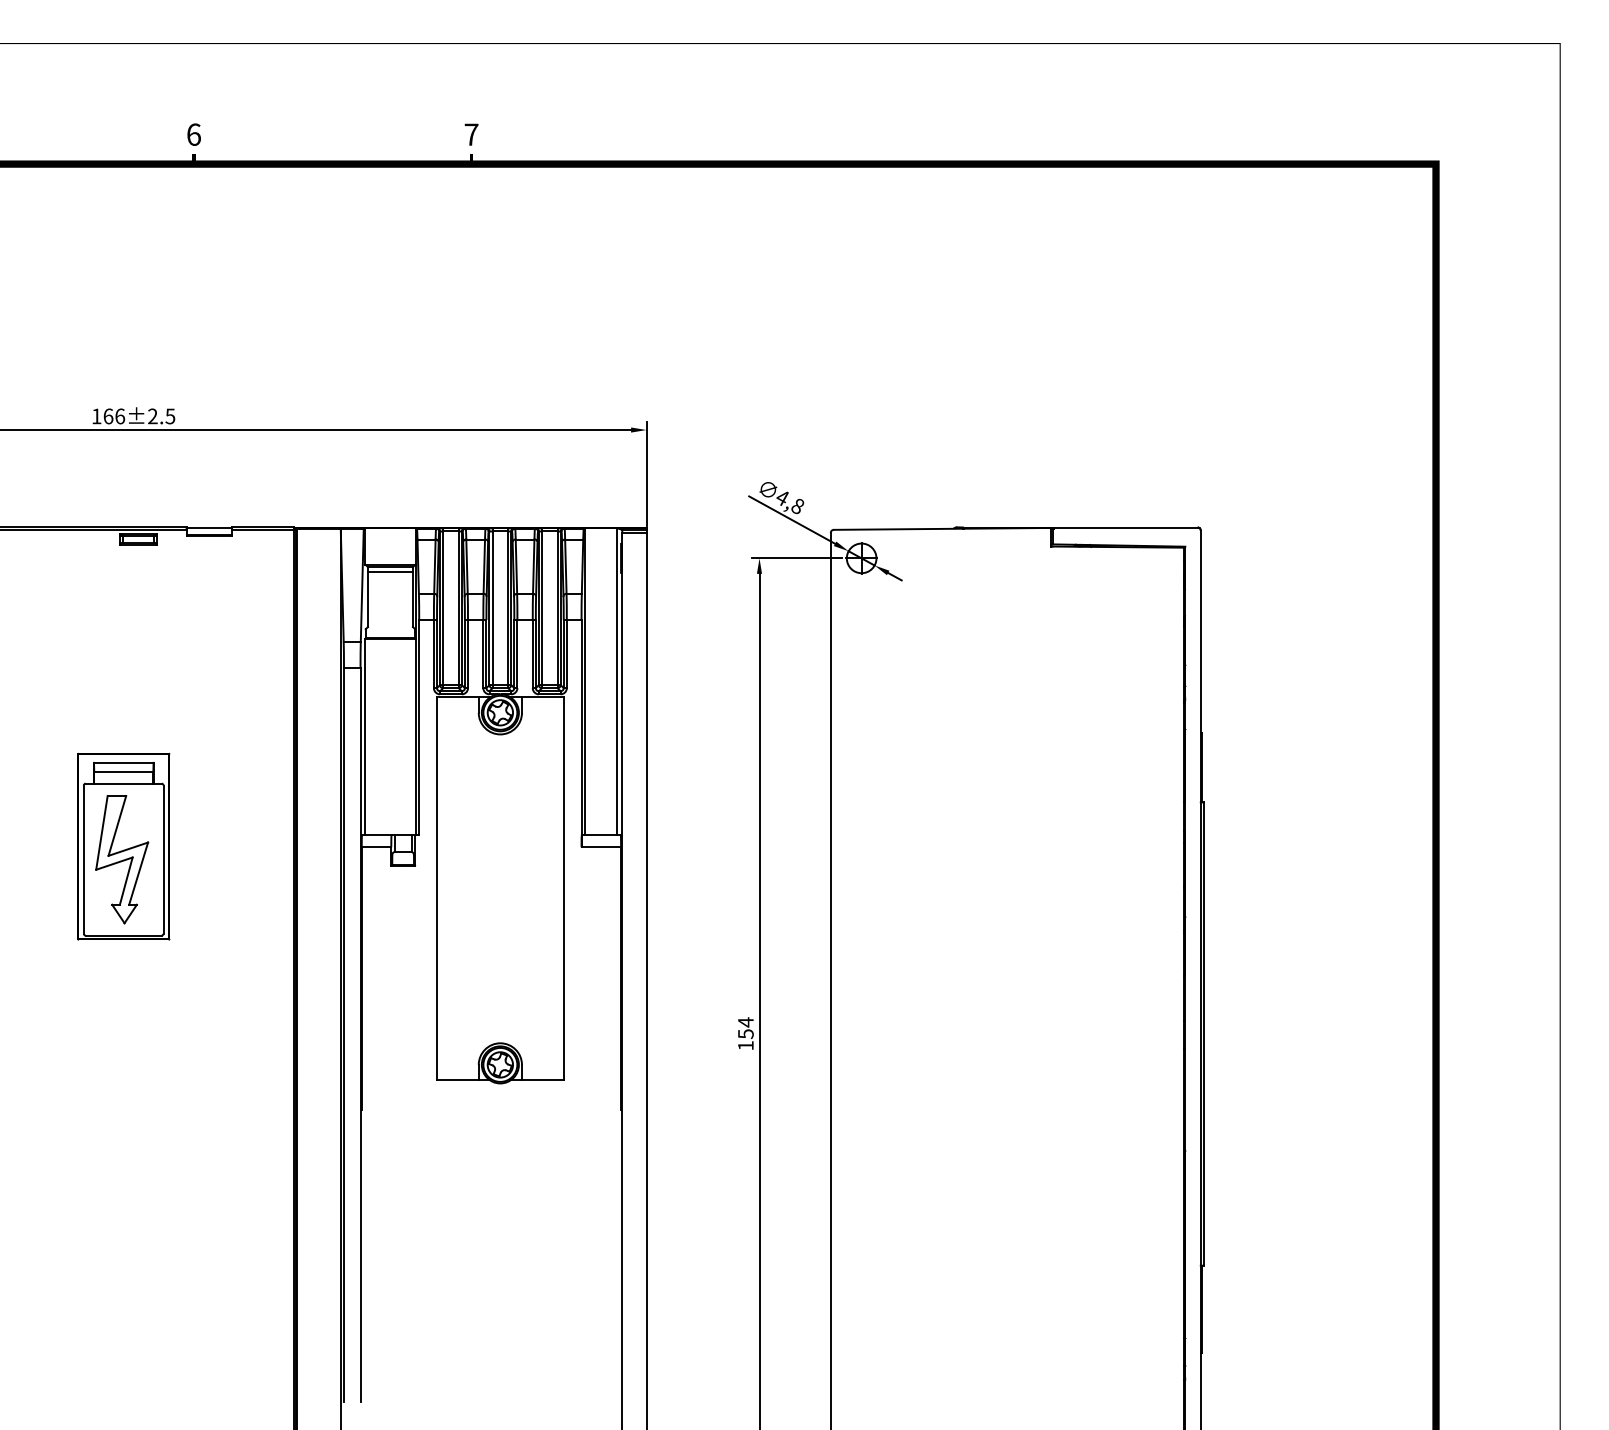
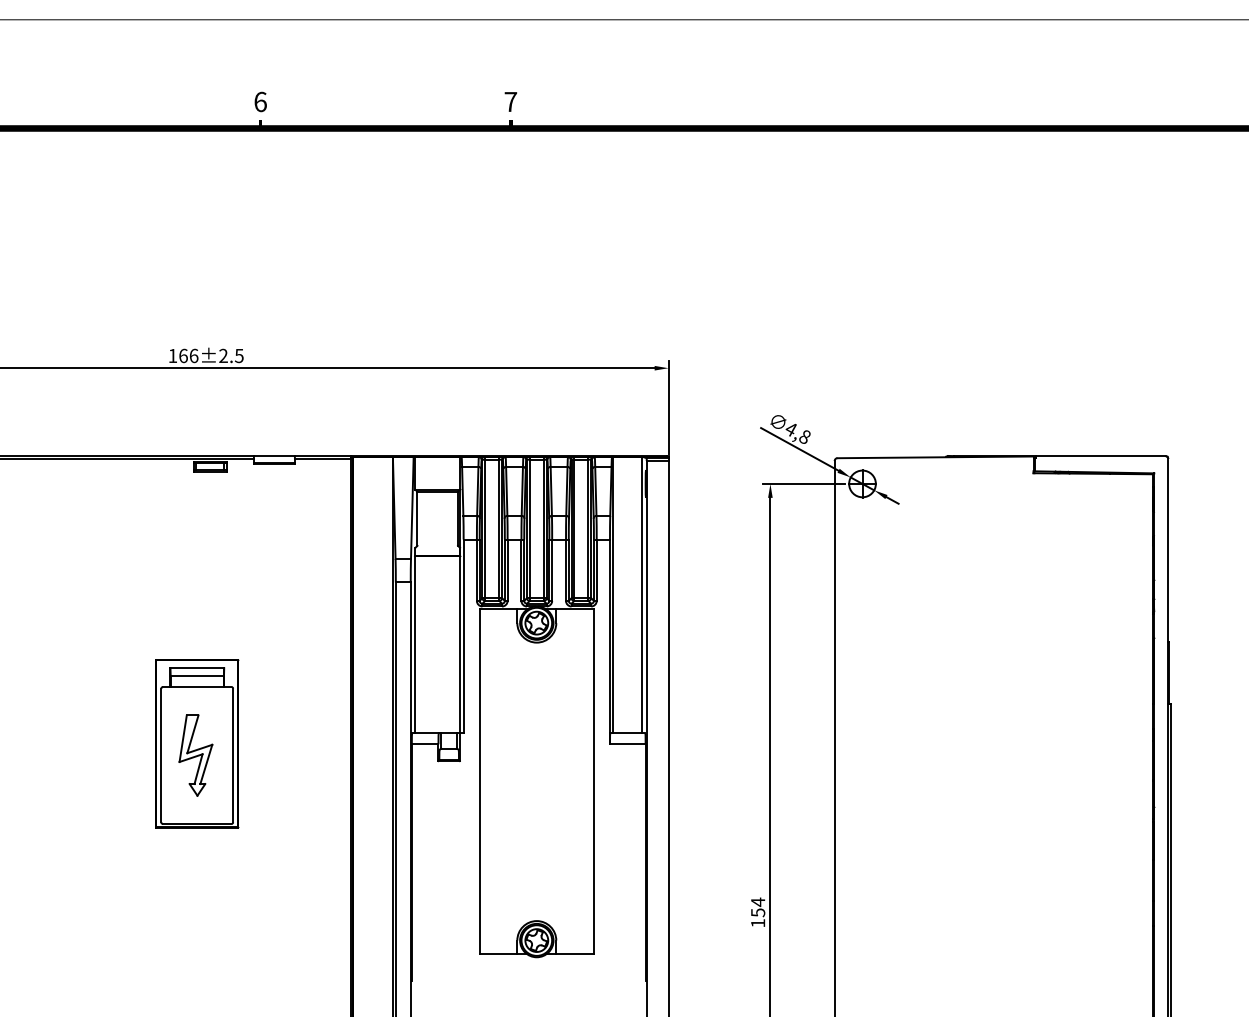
line: (390, 571) -> (437, 495), removed
part: (122, 859) -> (196, 755), size x0.7

